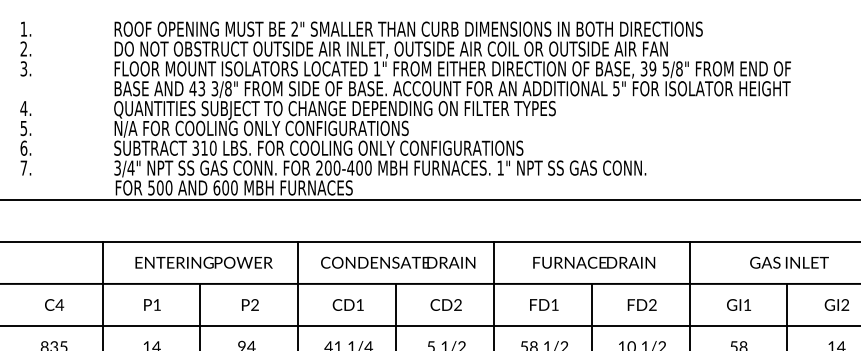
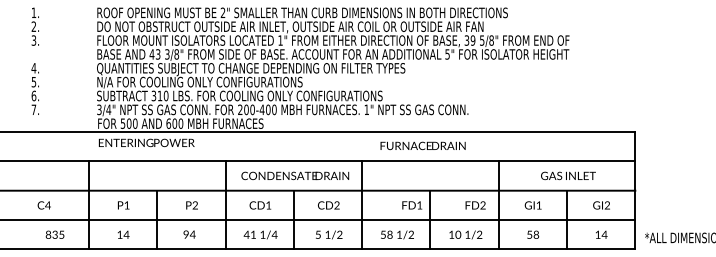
text: (203, 262) -> (146, 142), moved
text: (593, 262) -> (422, 145), moved
text: (53, 305) -> (43, 205), moved
text: (544, 305) -> (412, 205), moved
text: (642, 305) -> (475, 205), moved

